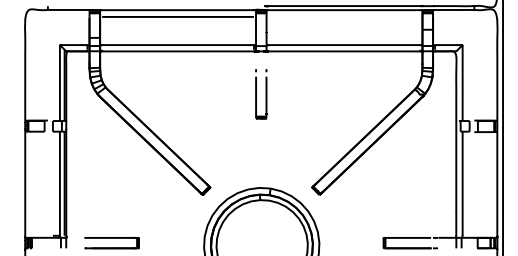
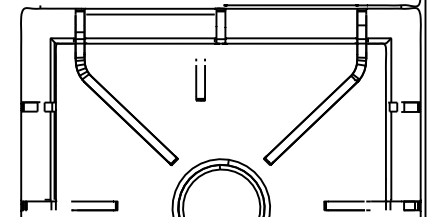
part: (261, 94) -> (200, 80), moved

